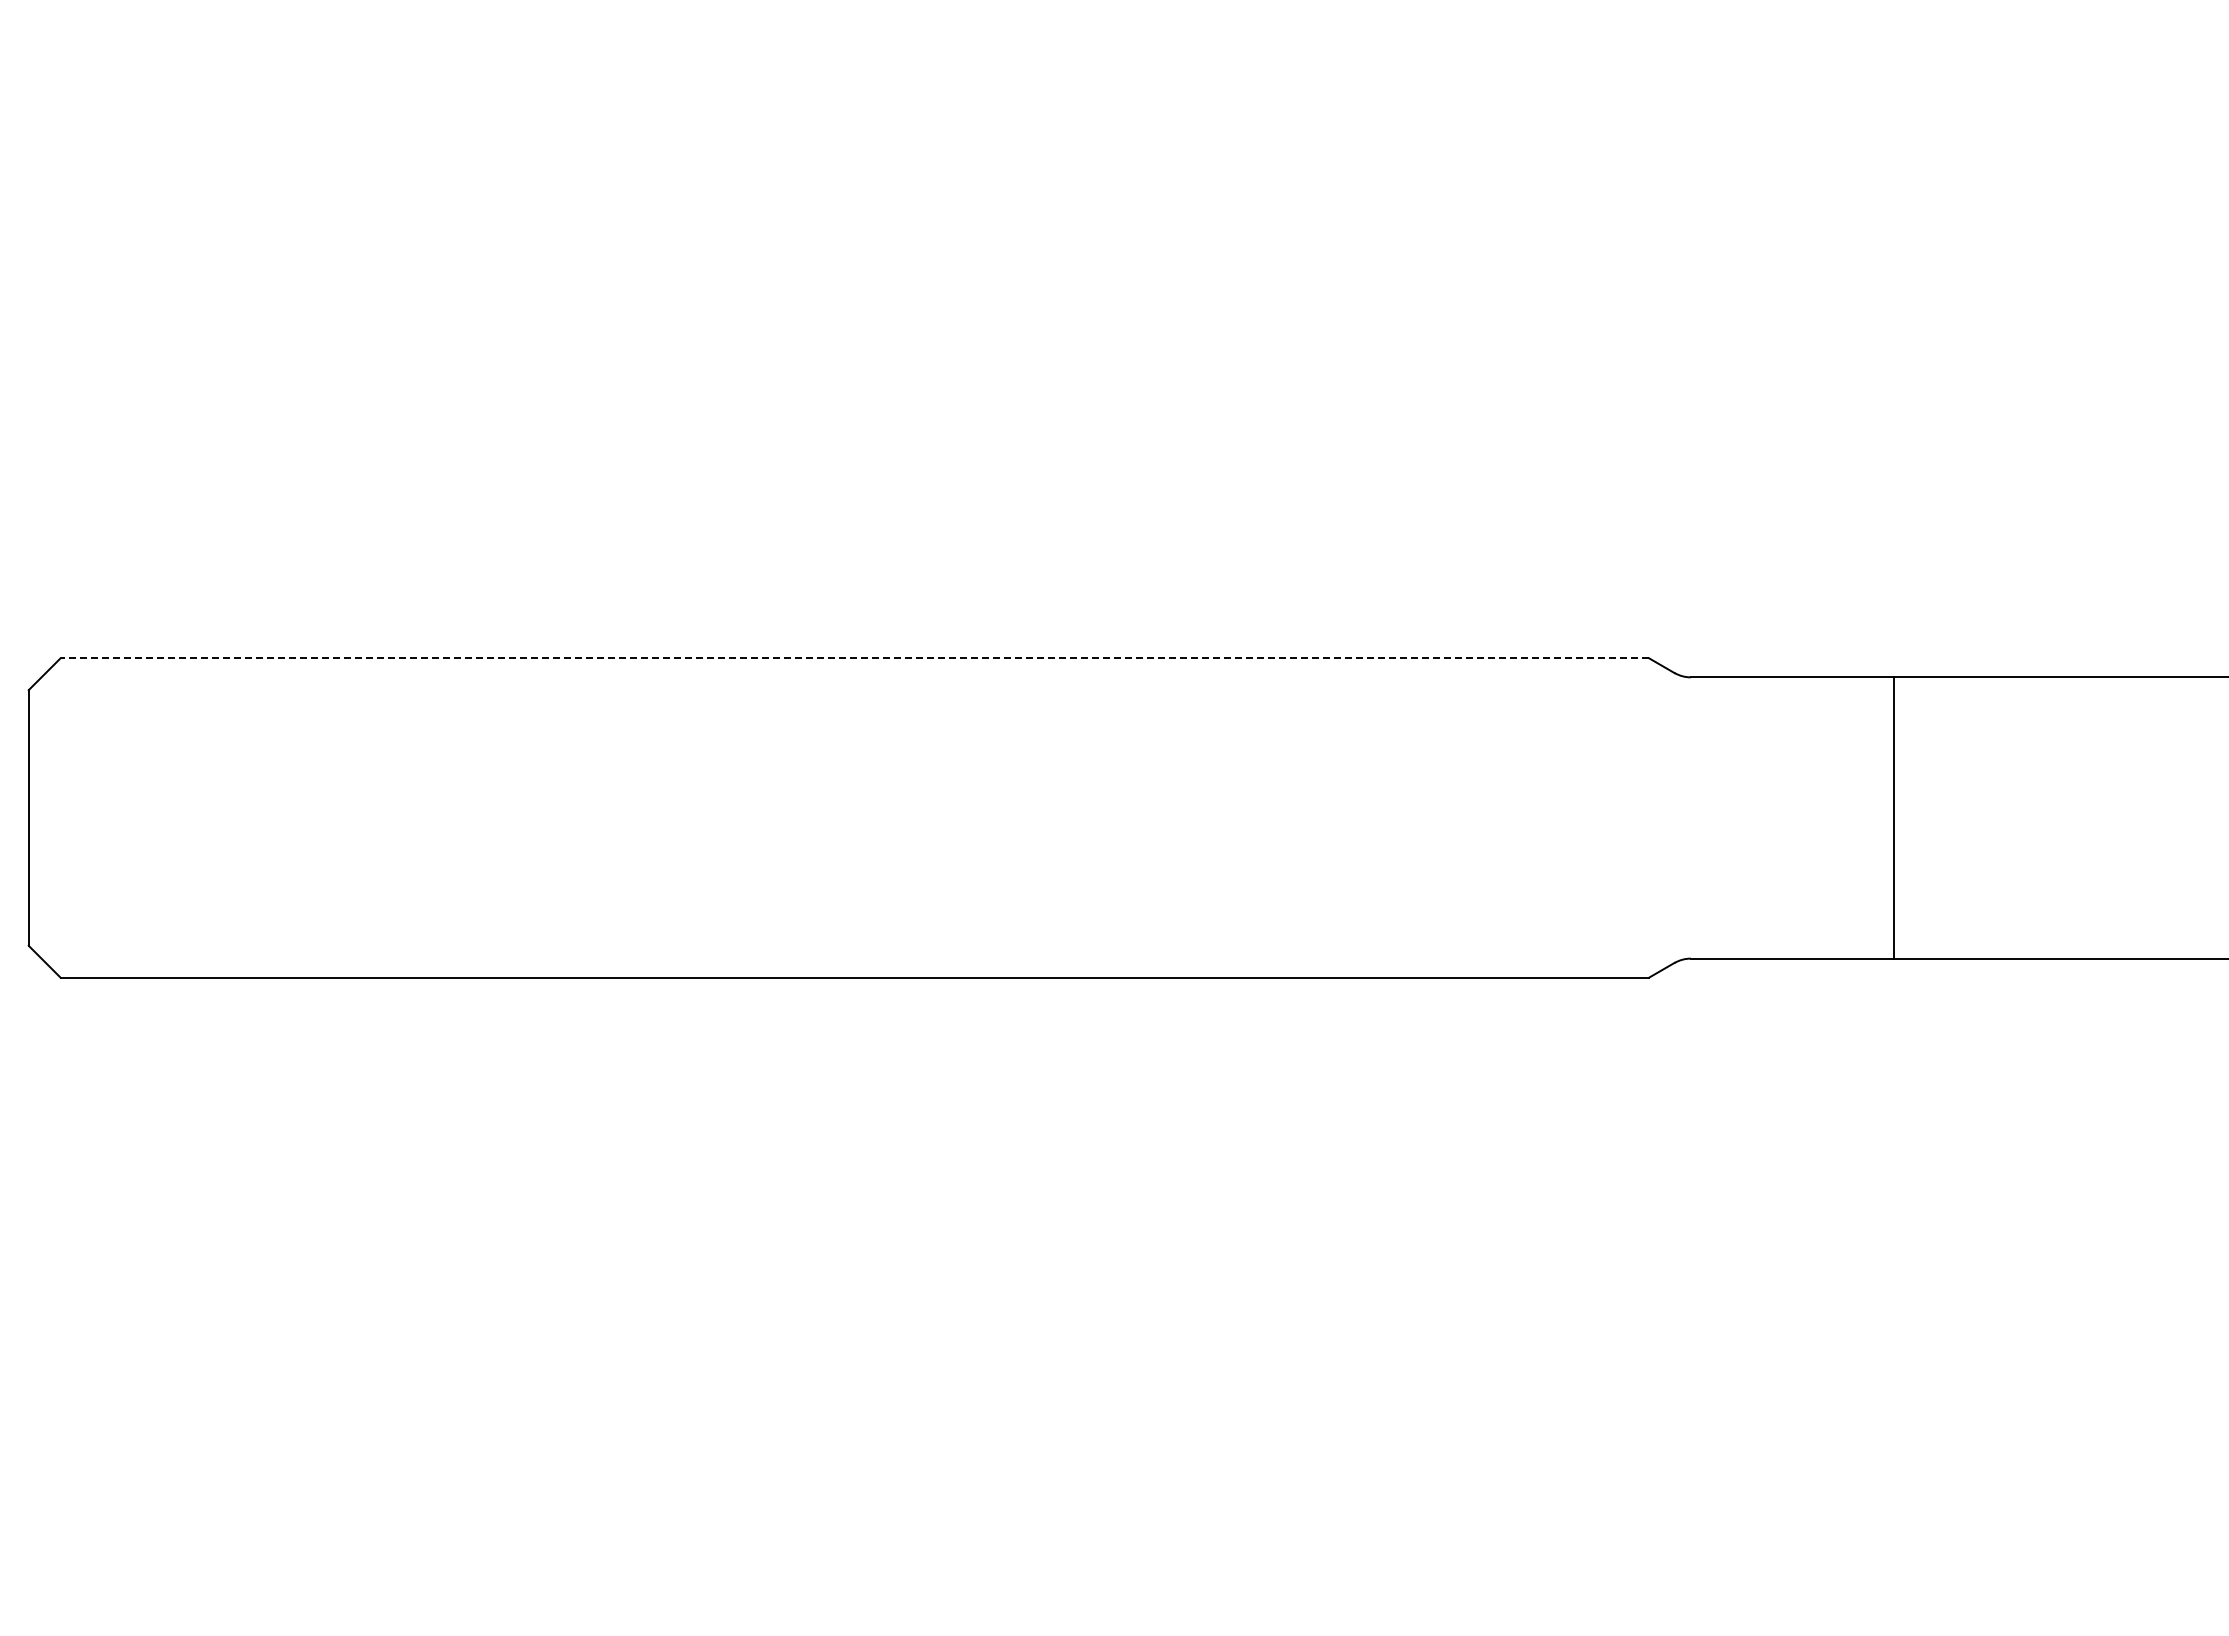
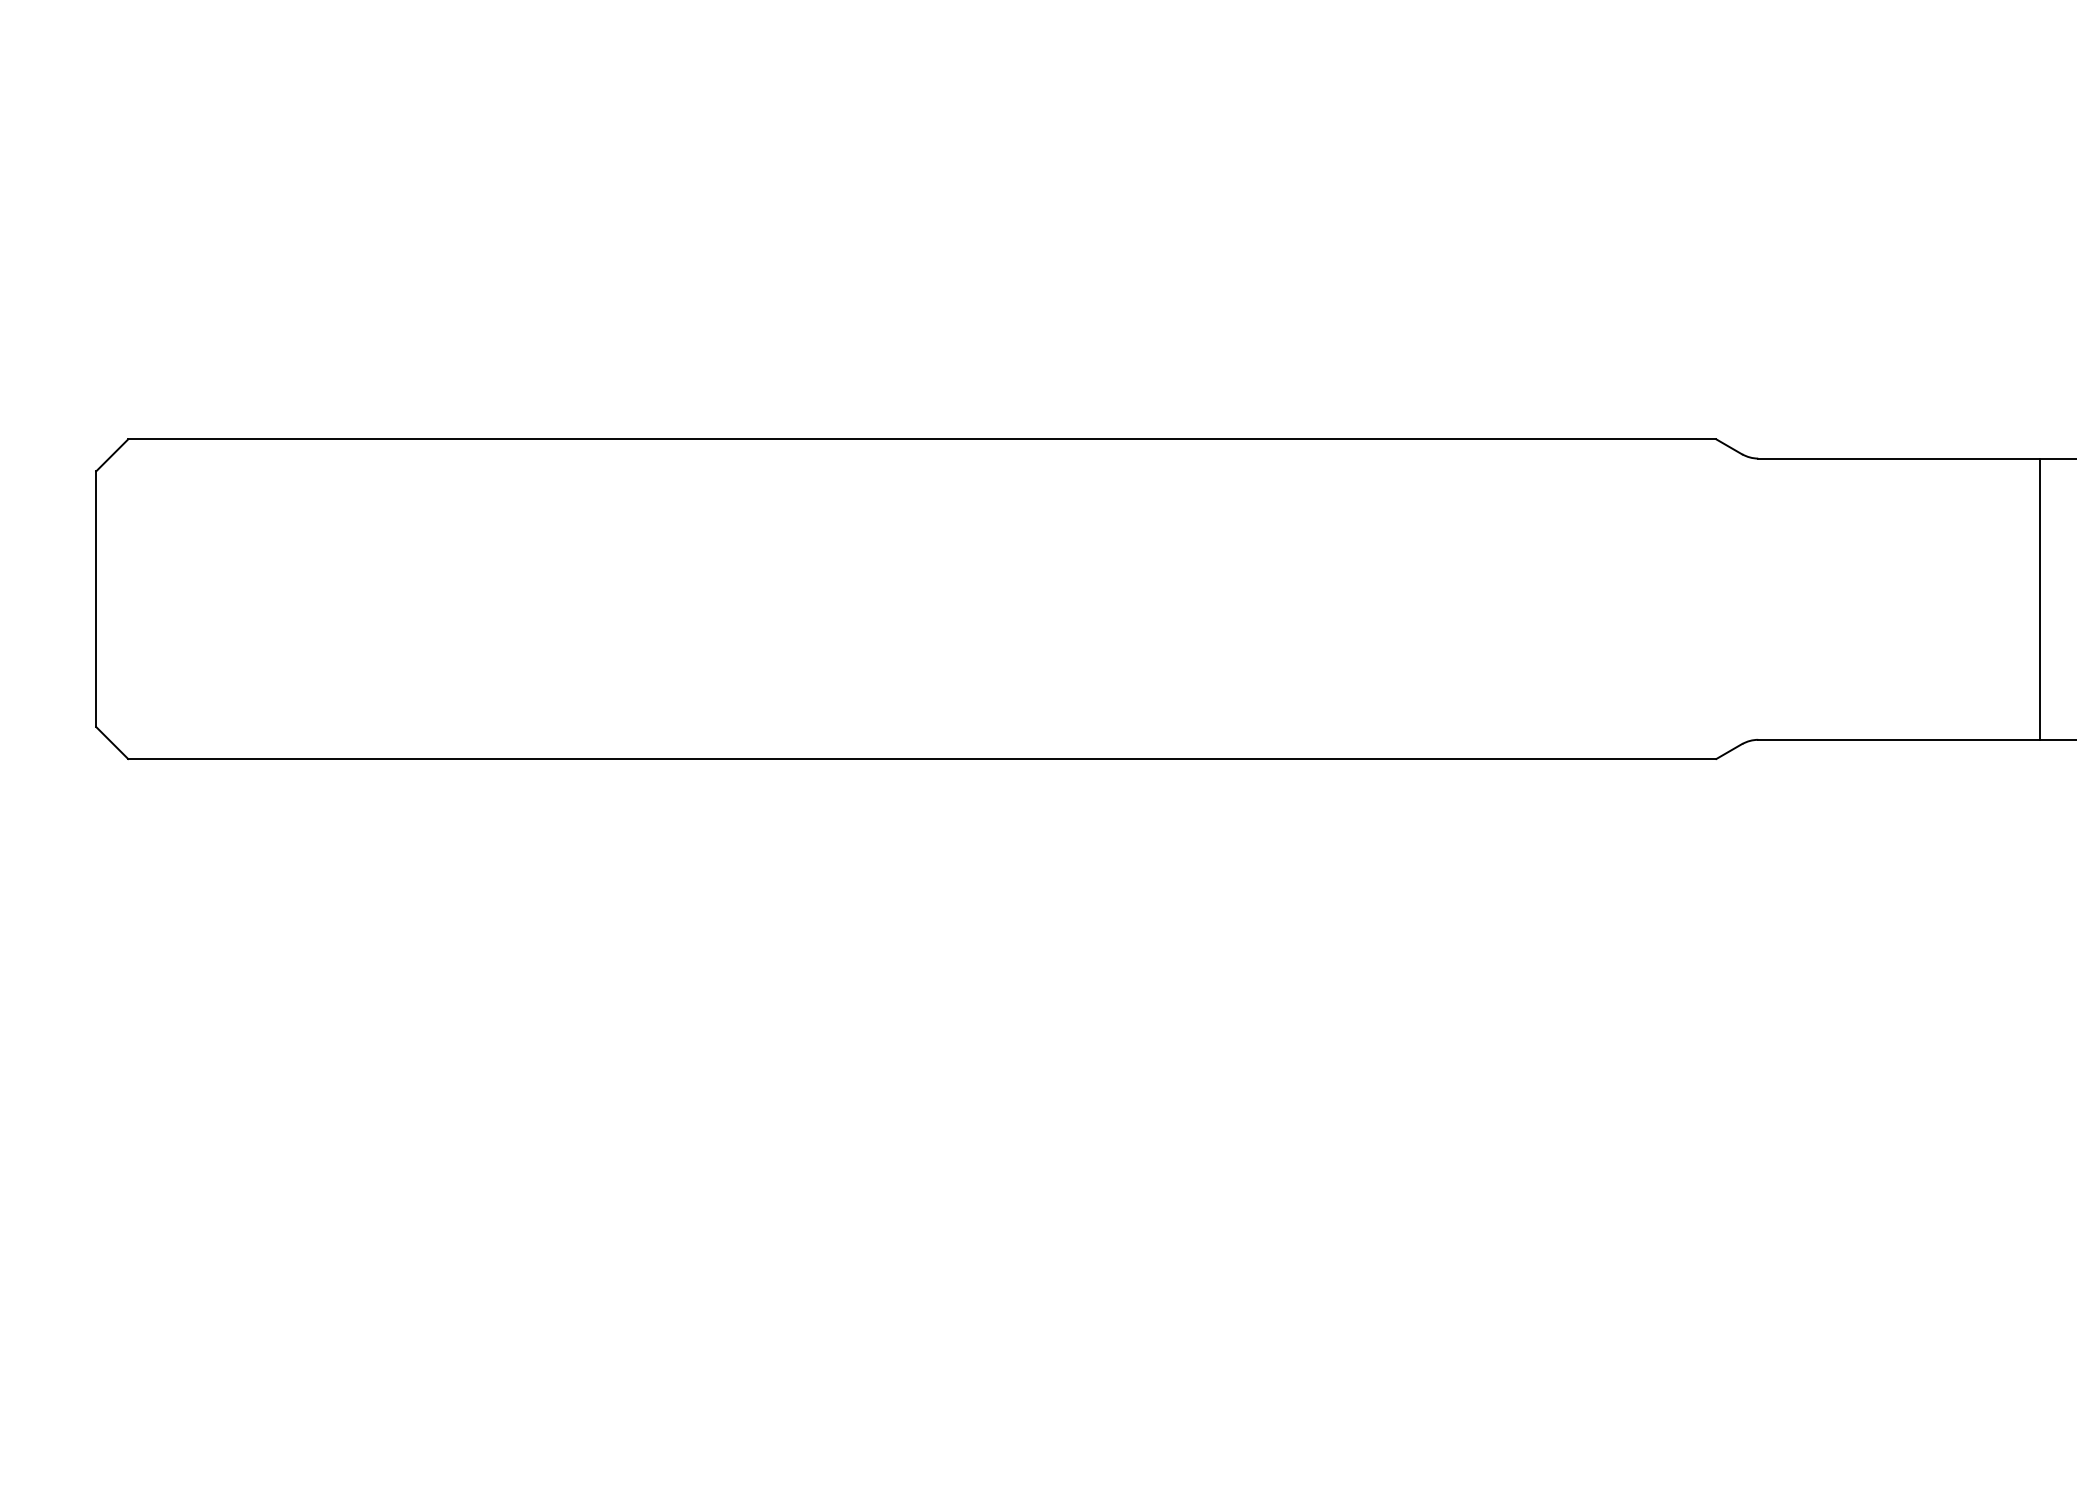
line: (854, 658) -> (921, 439), dashed -> solid
line: (1894, 817) -> (2039, 598), moved

